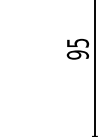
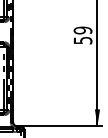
text: (77, 49) -> (82, 35), 95 -> 59

